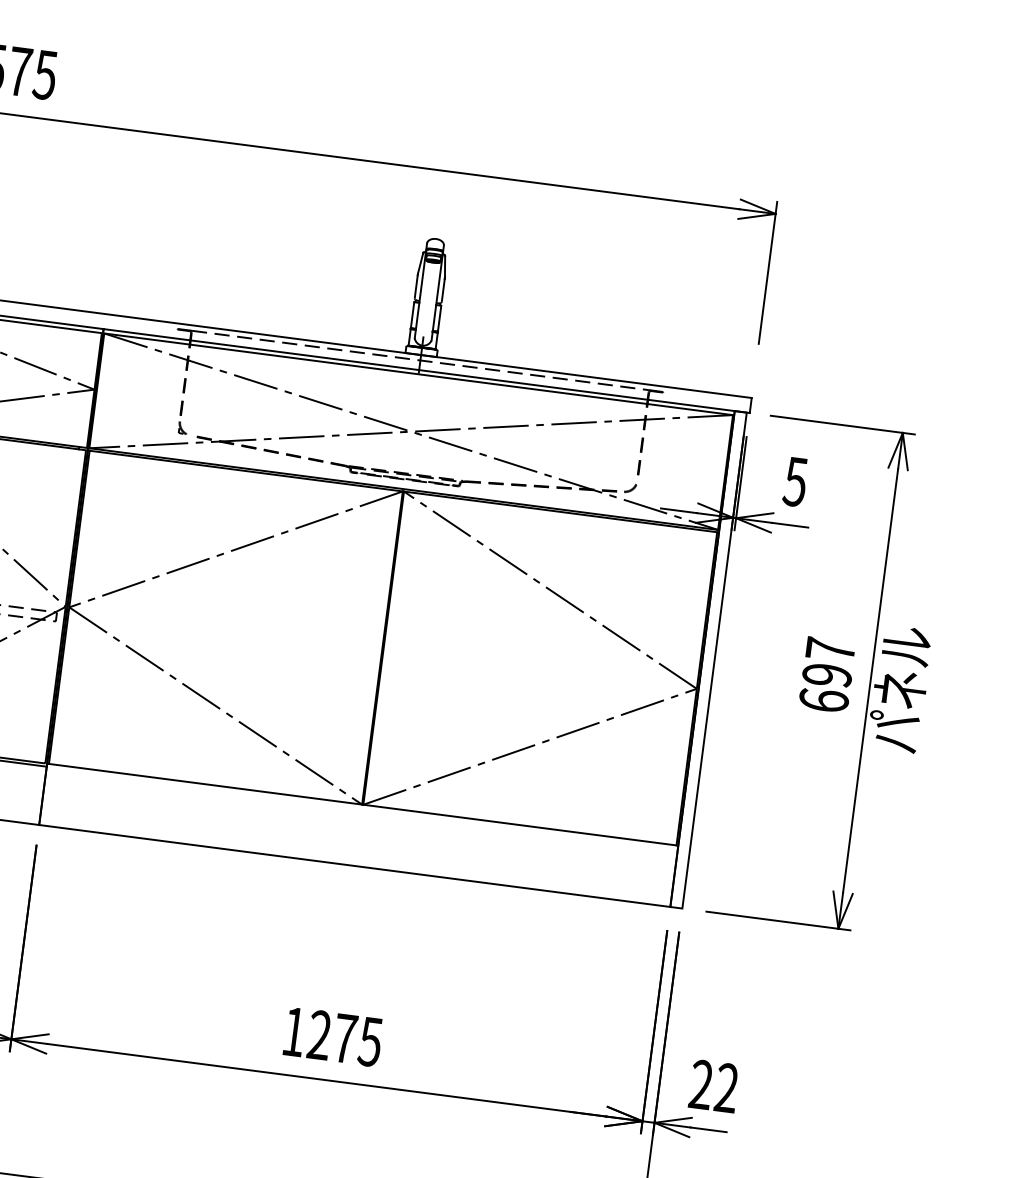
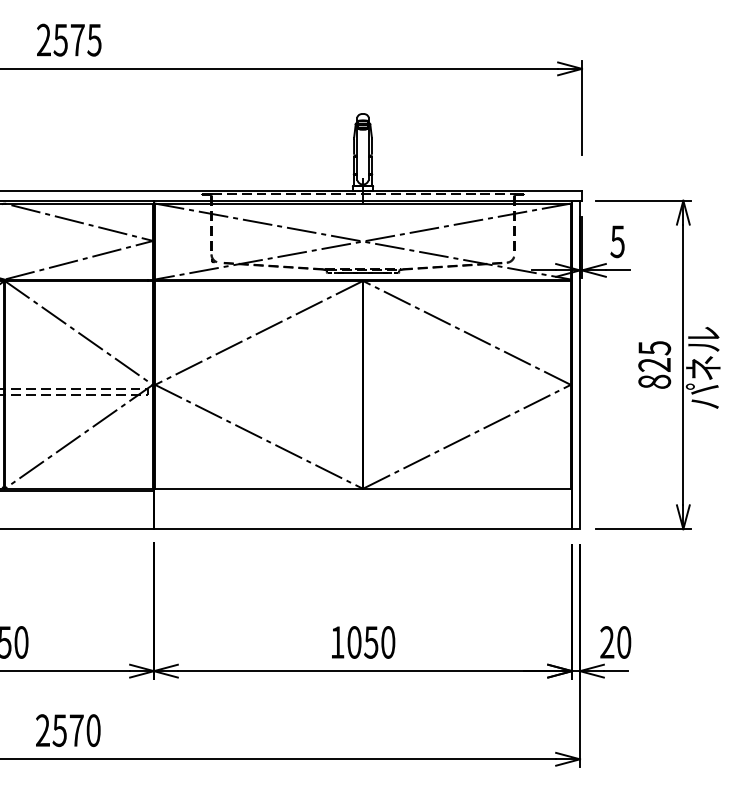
text: (827, 674) -> (654, 364), 697 -> 825
text: (345, 1038) -> (371, 642), 1275 -> 1050
text: (727, 1088) -> (624, 642), 22 -> 20

